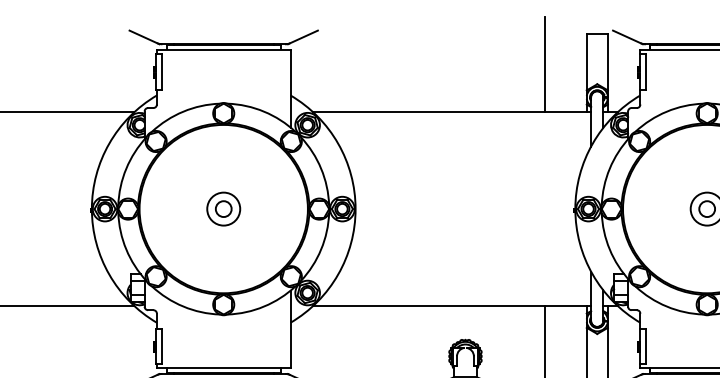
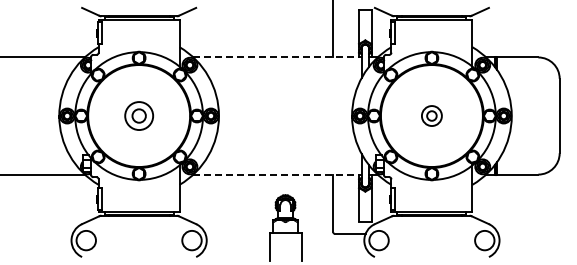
line: (453, 112) -> (278, 57), solid -> dashed
part: (222, 208) -> (138, 115), size x1.4
line: (453, 305) -> (278, 174), solid -> dashed

